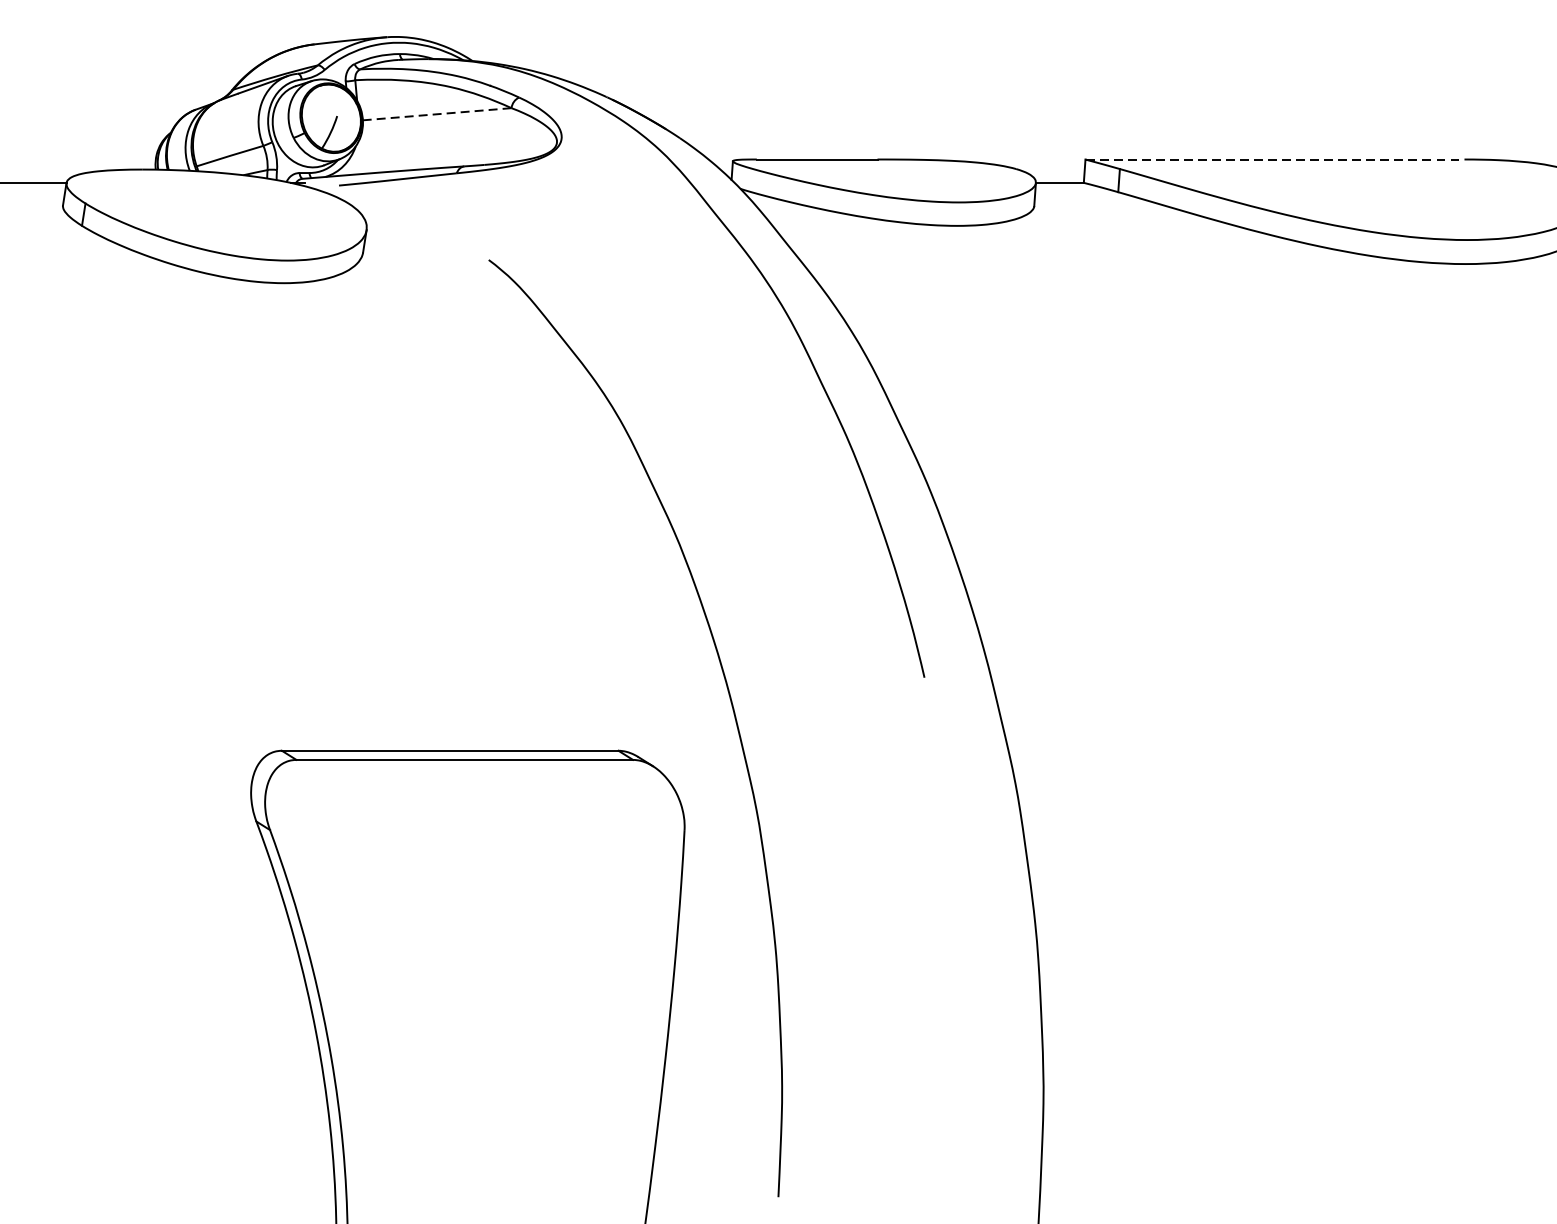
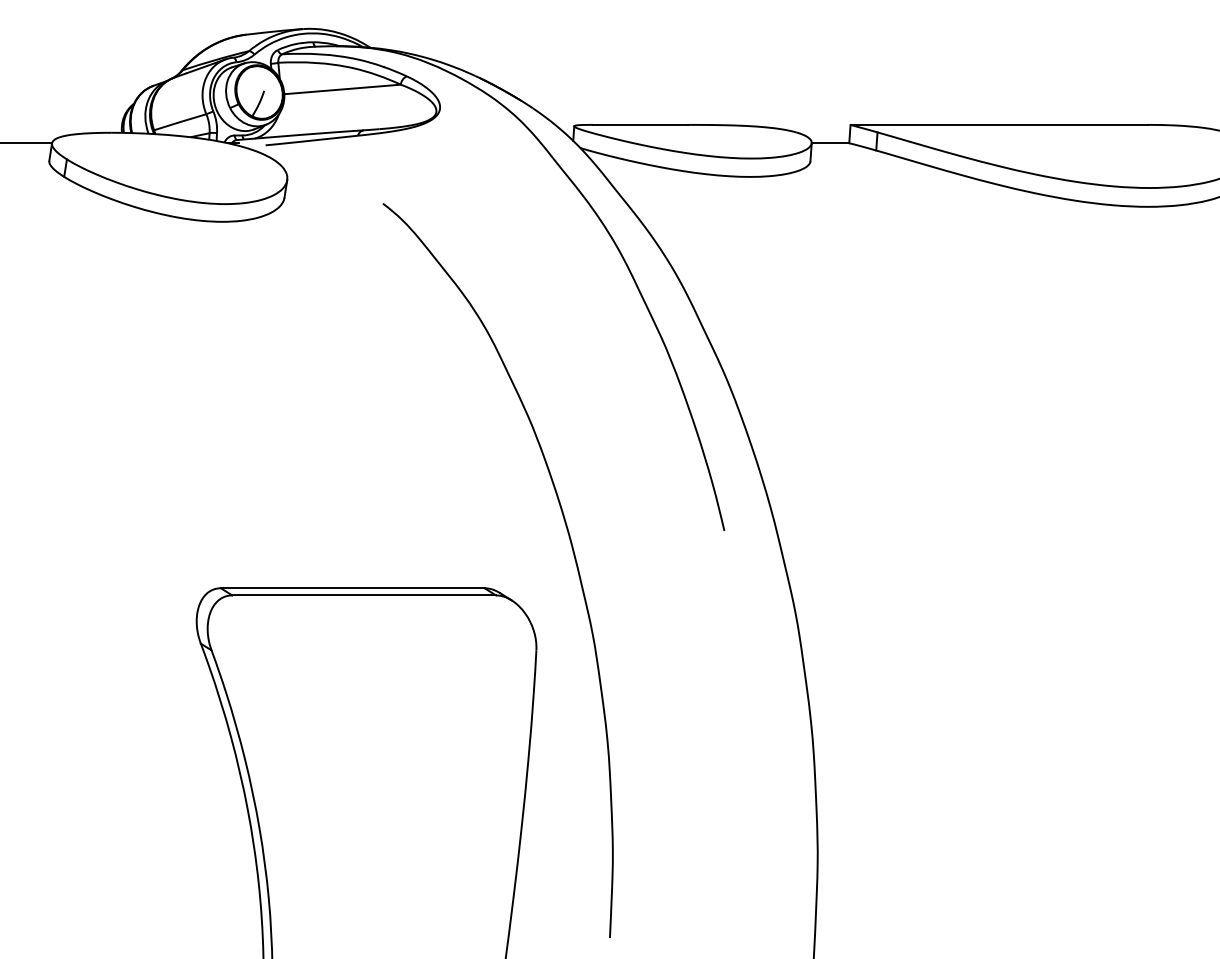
line: (437, 114) -> (342, 89), dashed -> solid
line: (1275, 158) -> (999, 124), dashed -> solid

